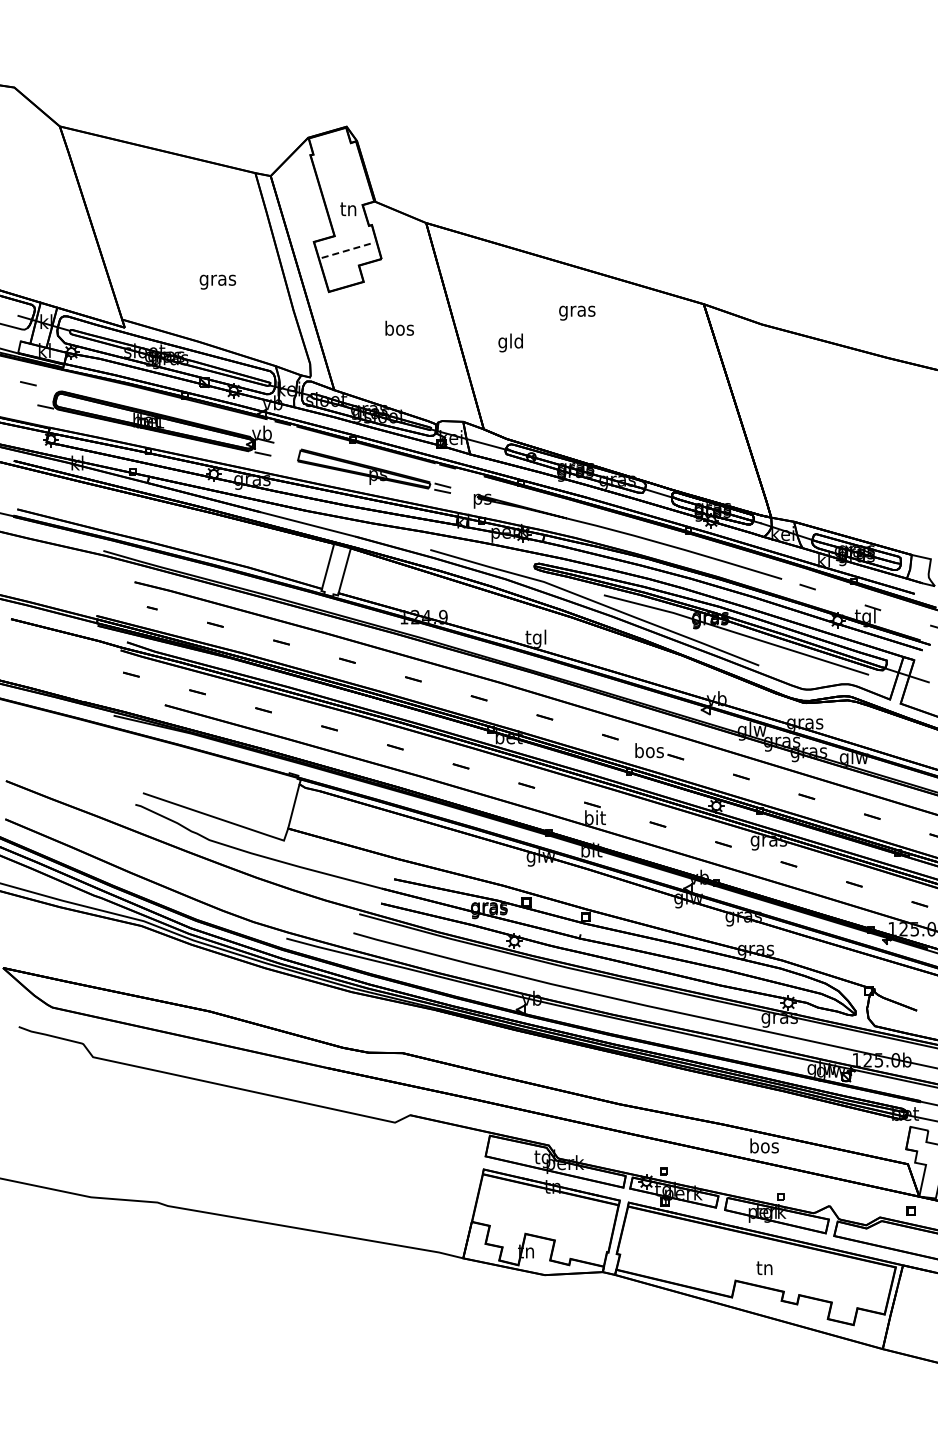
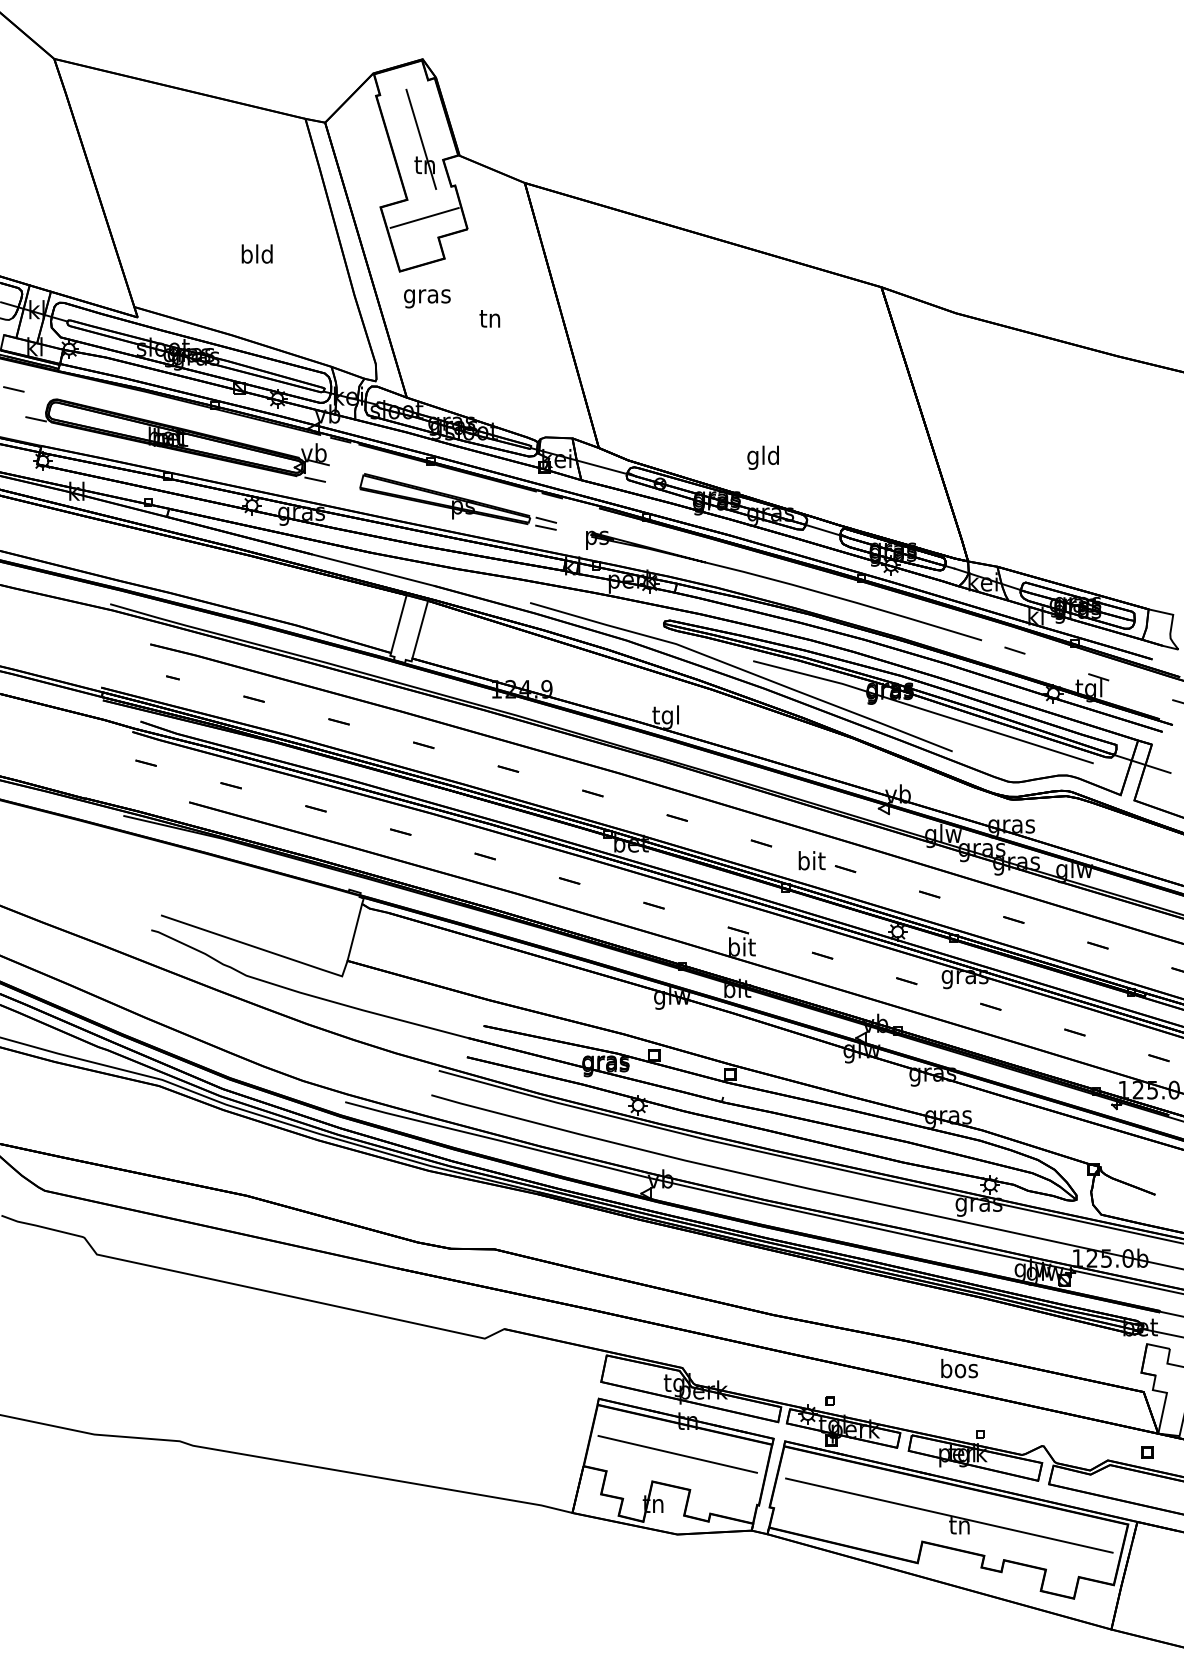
line: (345, 188) -> (421, 138), added
line: (348, 250) -> (425, 218), dashed -> solid
text: (217, 279) -> (256, 255), gras -> bld
text: (577, 312) -> (427, 297), moved
text: (399, 327) -> (490, 317), bos -> tn
text: (510, 342) -> (762, 457), moved
text: (649, 750) -> (811, 860), bos -> bit
line: (544, 1212) -> (676, 1454), added
line: (756, 1260) -> (949, 1515), added

